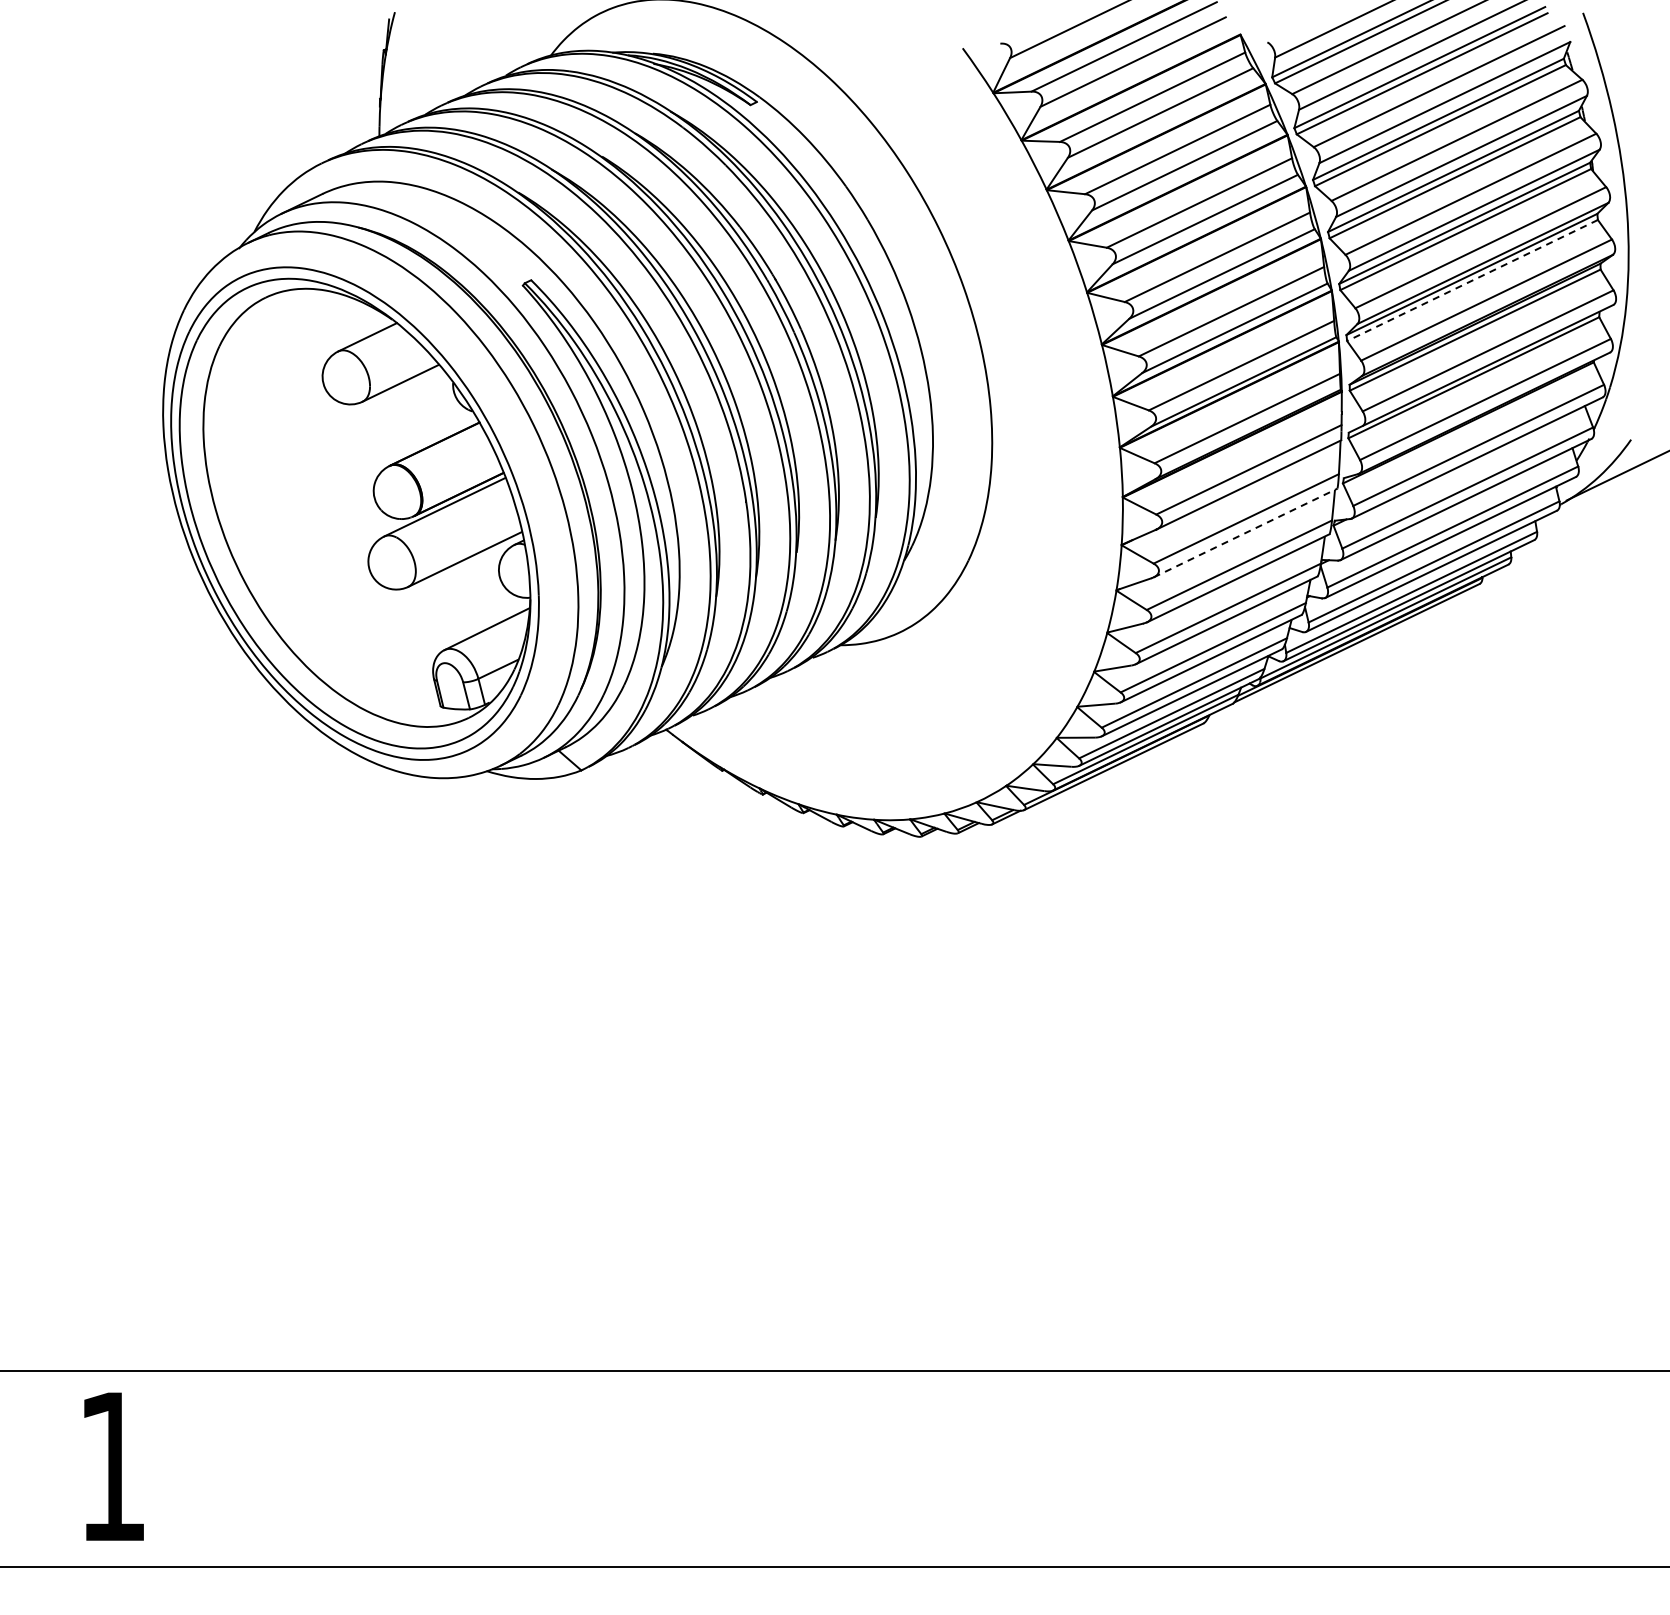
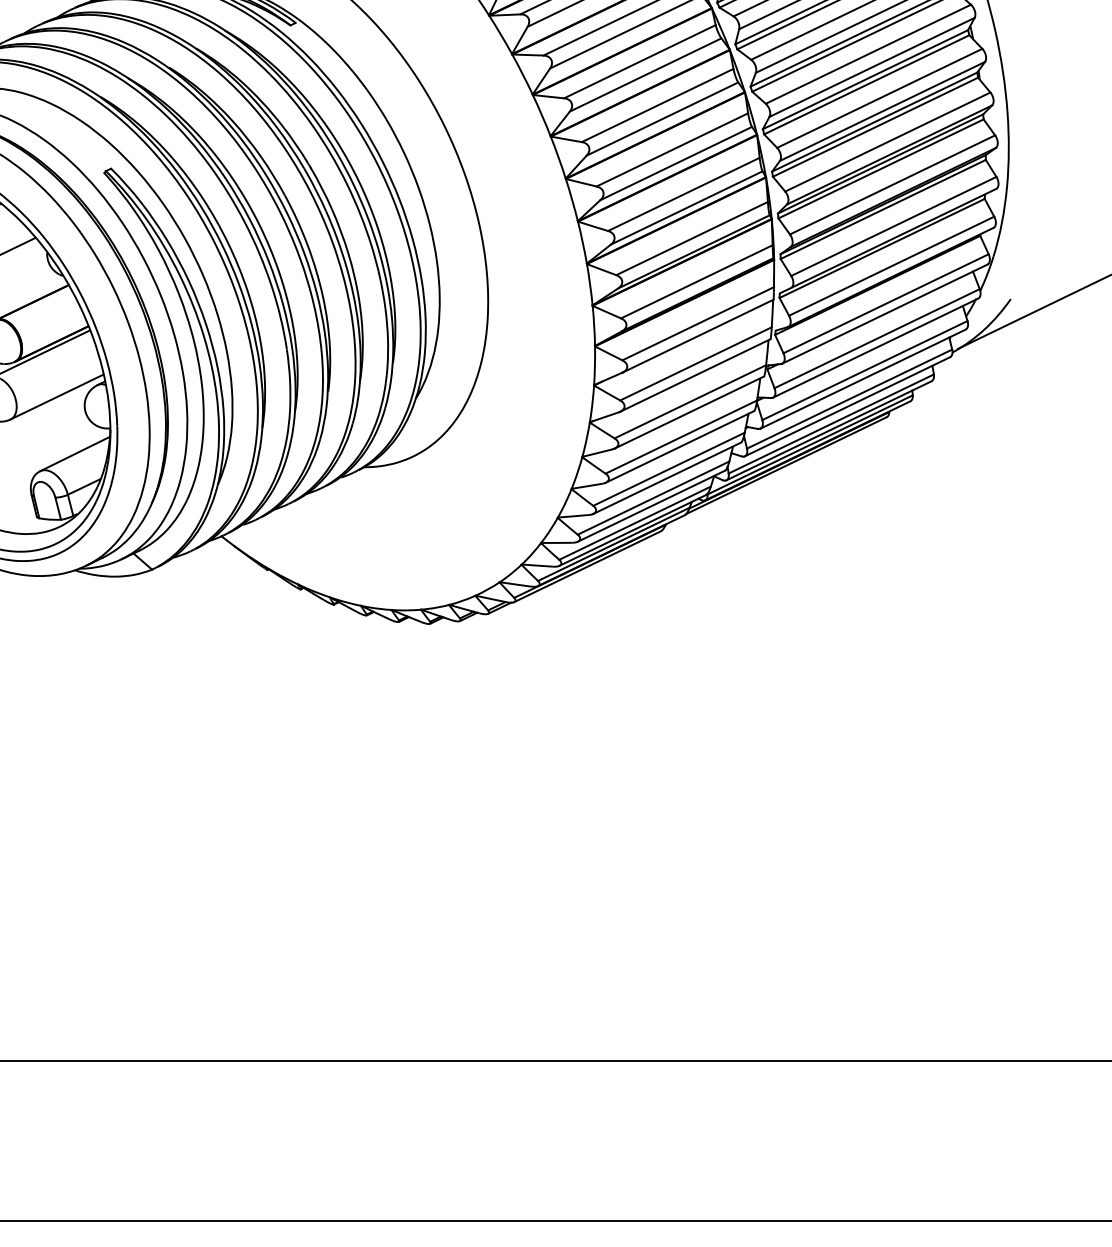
line: (1472, 280) -> (881, 168), dashed -> solid
line: (1246, 532) -> (696, 375), dashed -> solid

